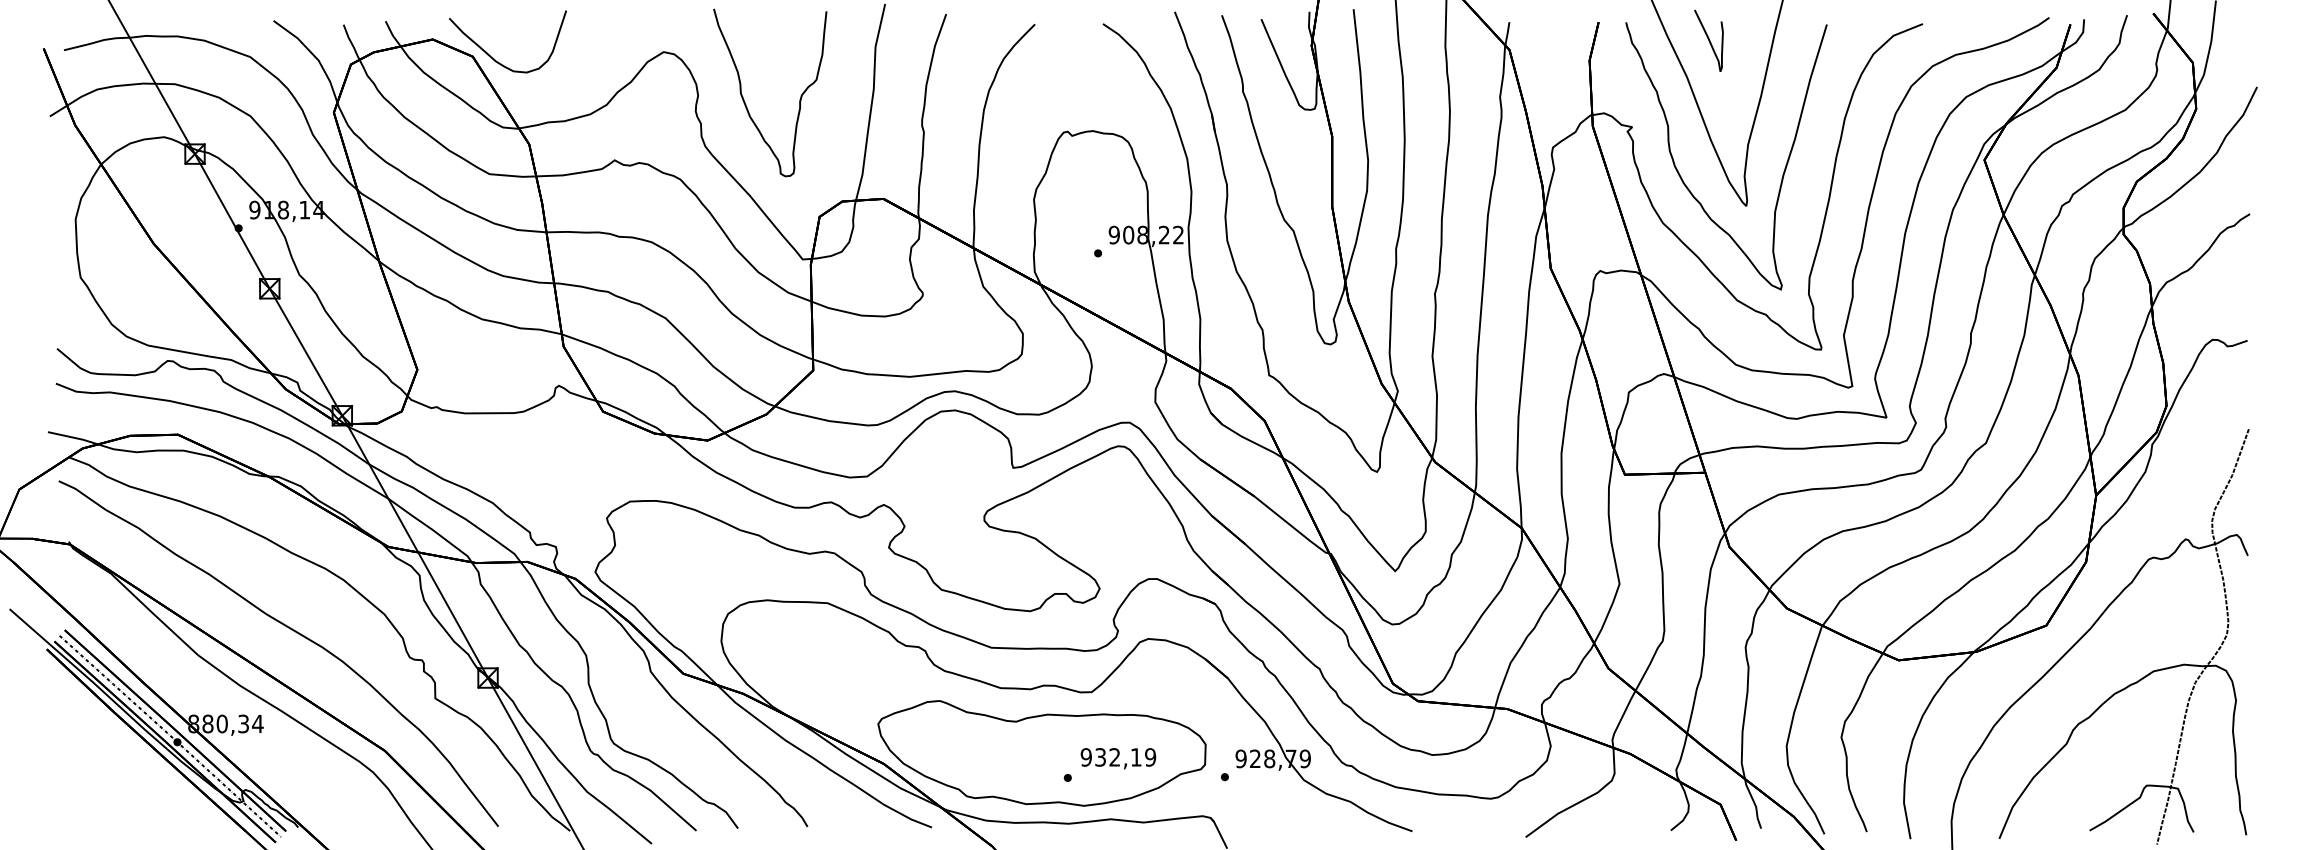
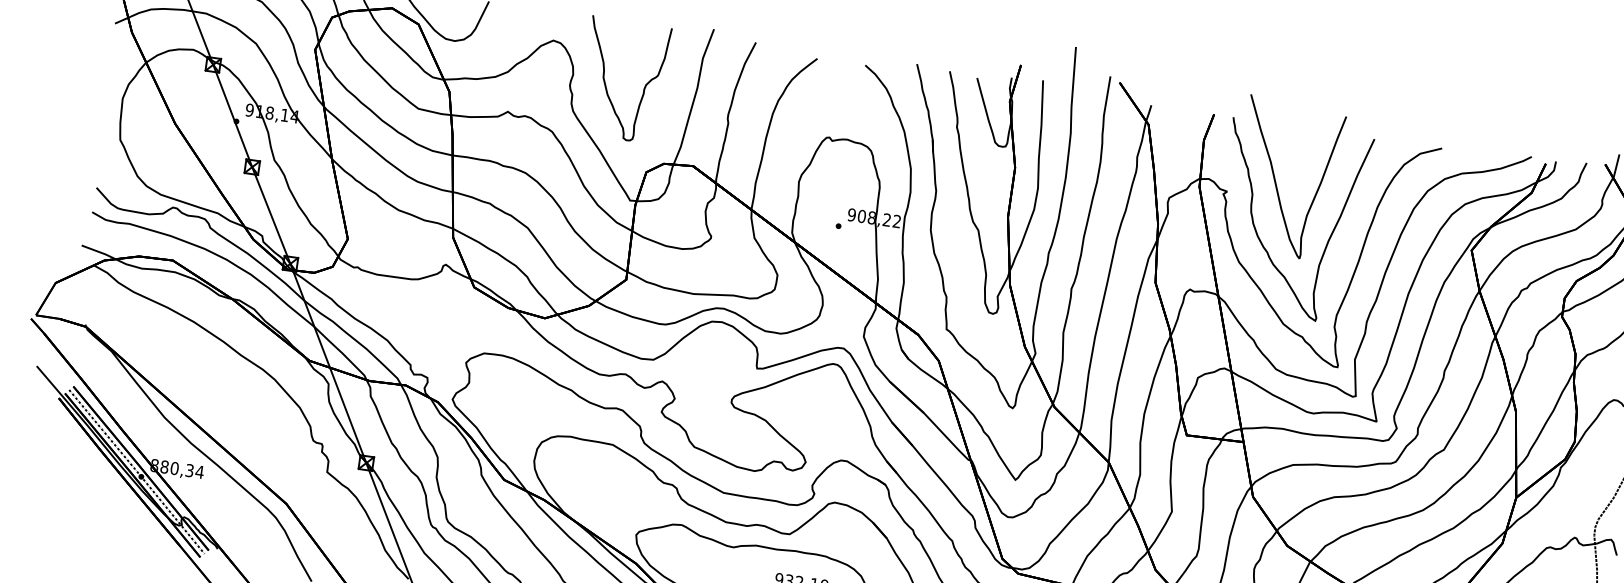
curve: (1708, 40) -> (1289, 138), removed
curve: (291, 630) -> (232, 409), removed

